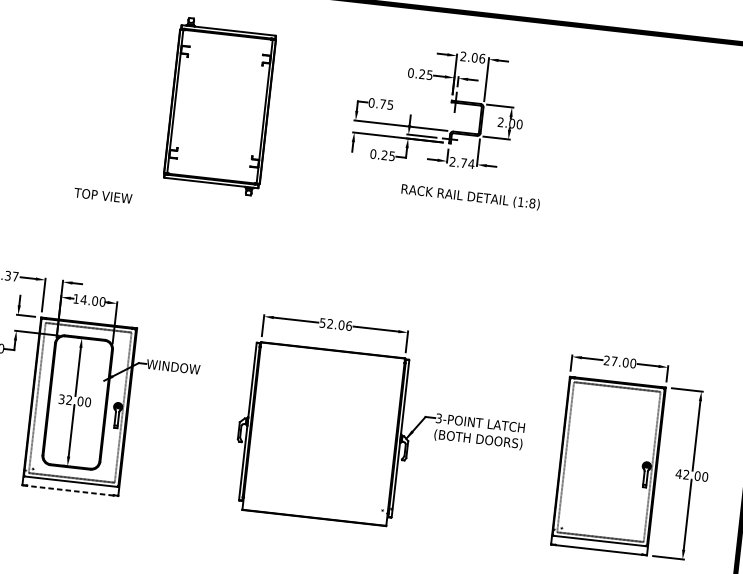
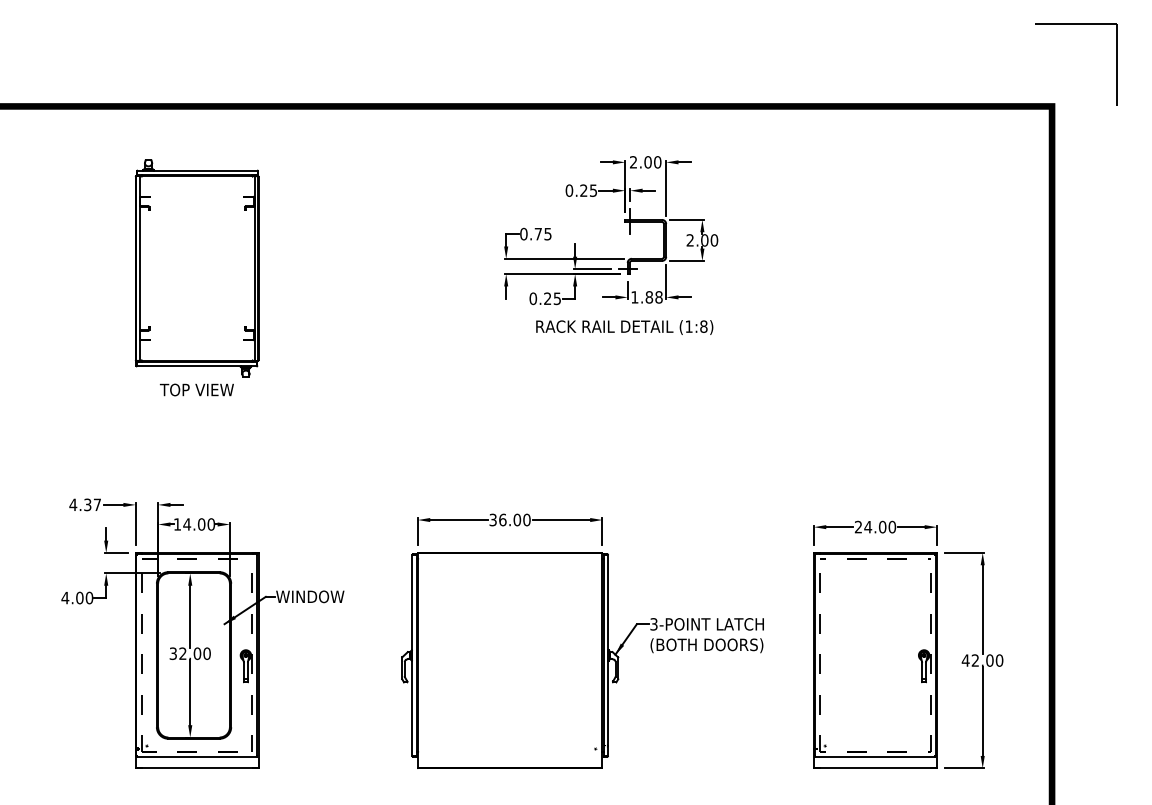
text: (482, 58) -> (657, 162), 2.06 -> 2.00
part: (219, 106) -> (196, 268), moved
text: (461, 163) -> (646, 297), 2.74 -> 1.88
text: (470, 197) -> (624, 327), moved
text: (335, 324) -> (509, 519), 52.06 -> 36.00
text: (614, 361) -> (868, 527), 27.00 -> 24.00
line: (70, 490) -> (197, 768), dashed -> solid

